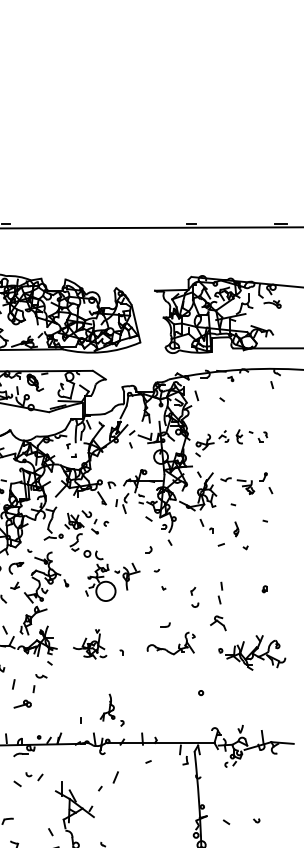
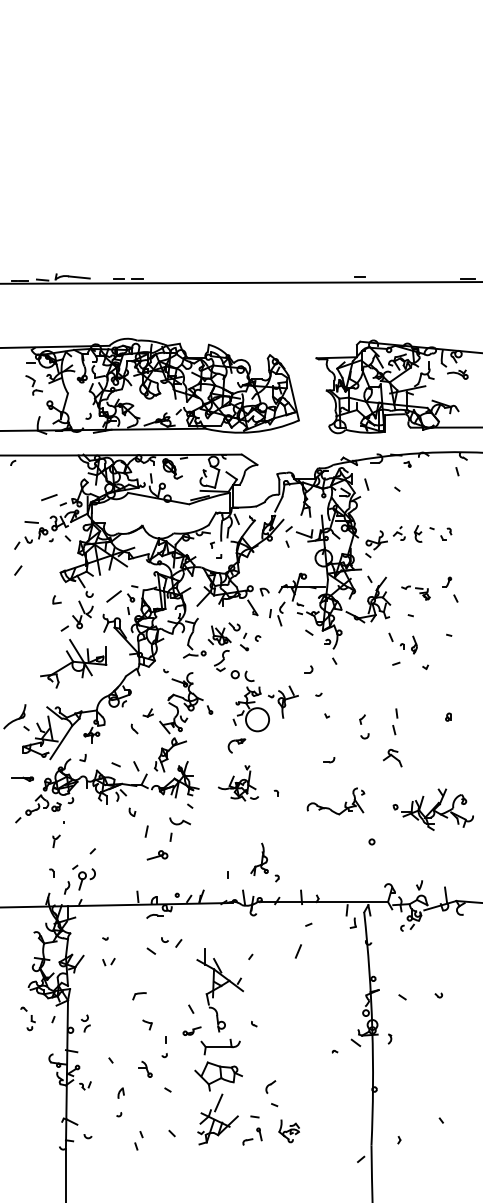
part: (237, 485) -> (415, 592), size x0.7
part: (206, 525) -> (396, 640), moved
part: (16, 567) -> (236, 745), moved
part: (166, 649) -> (330, 808), moved
part: (251, 652) -> (432, 809), moved
part: (41, 676) -> (179, 821), size x1.6
line: (115, 777) -> (298, 951), moved

